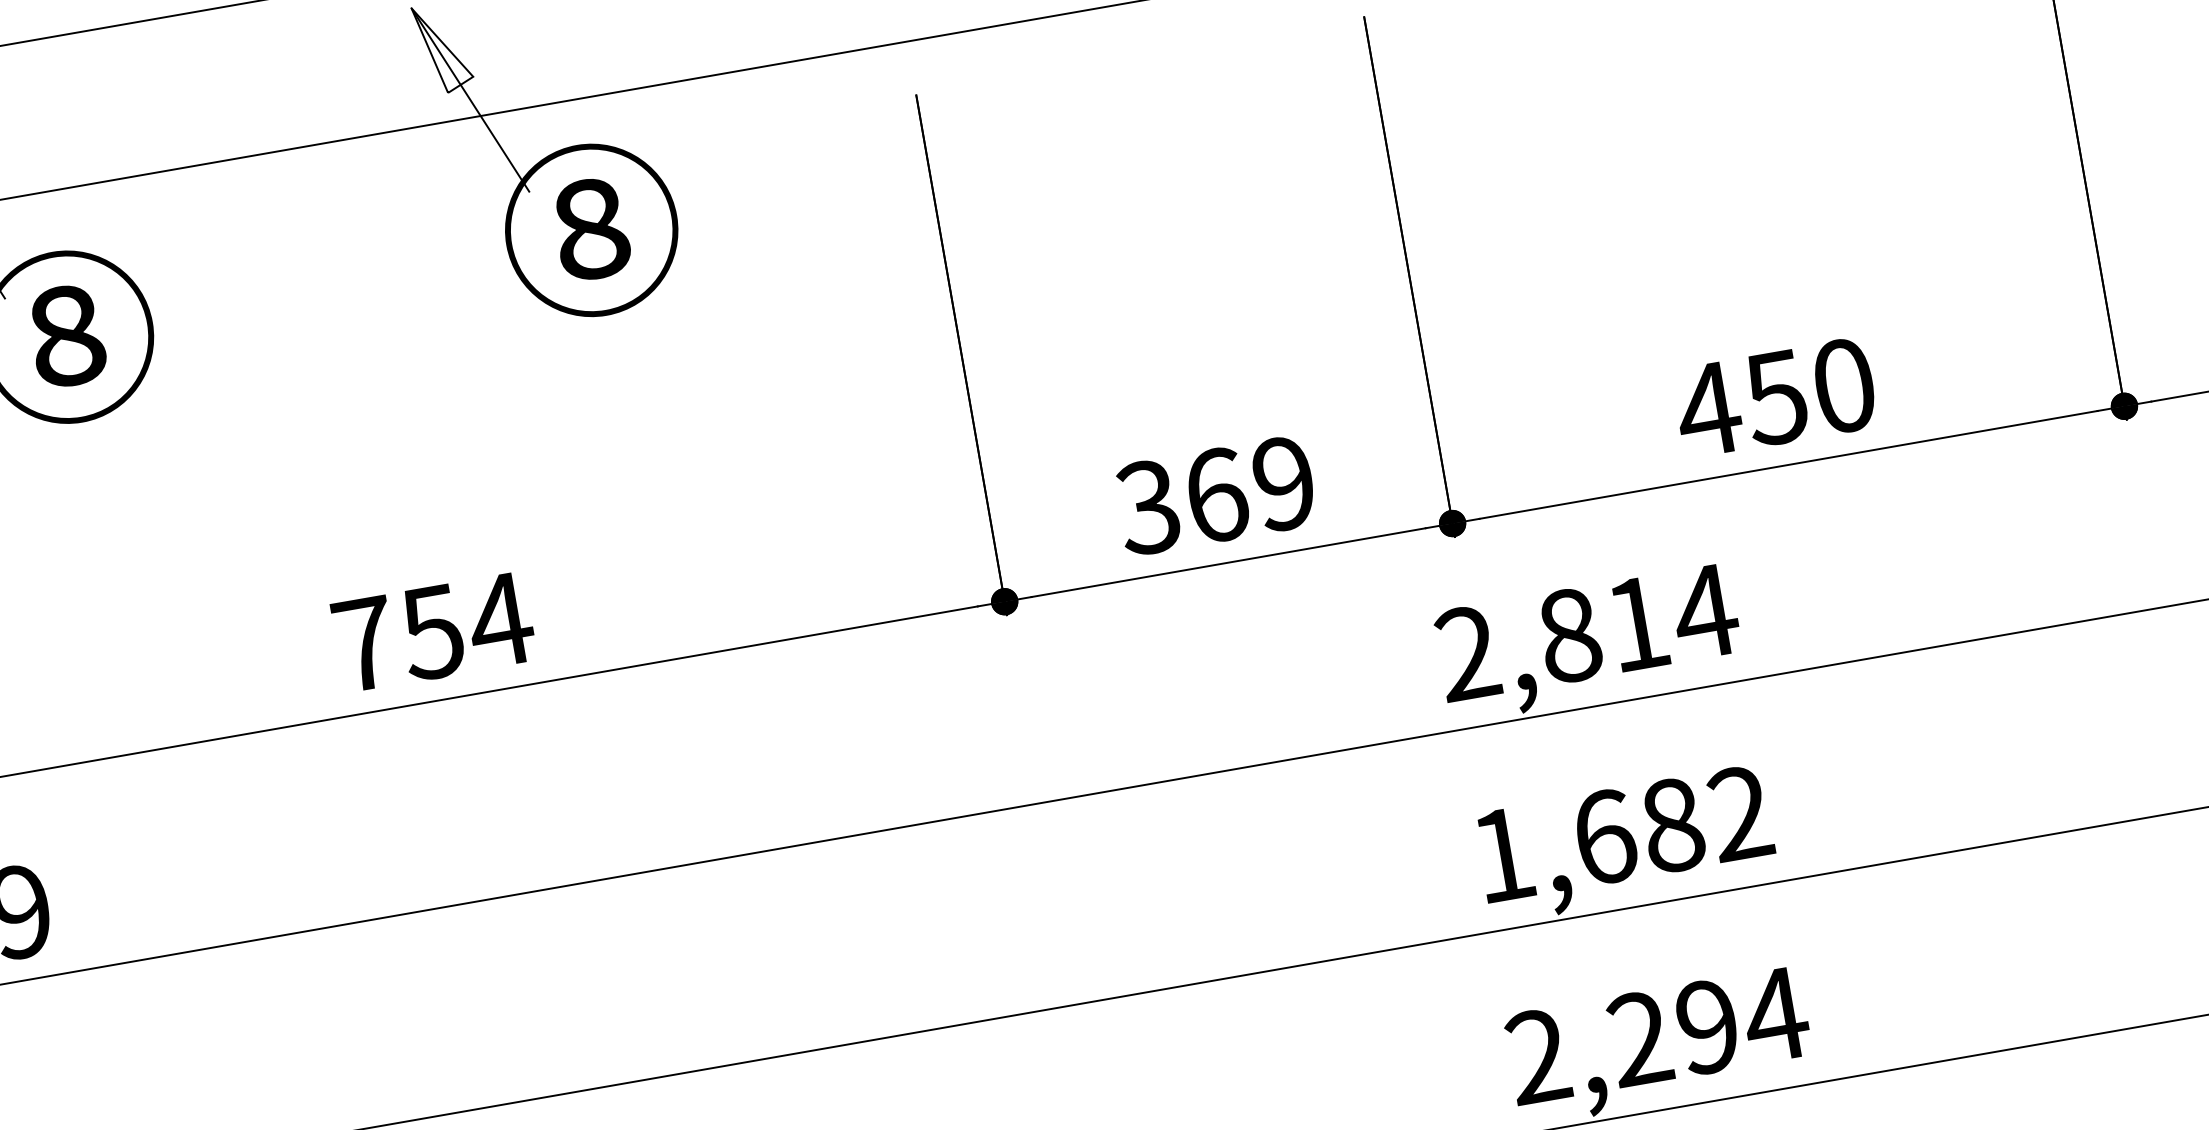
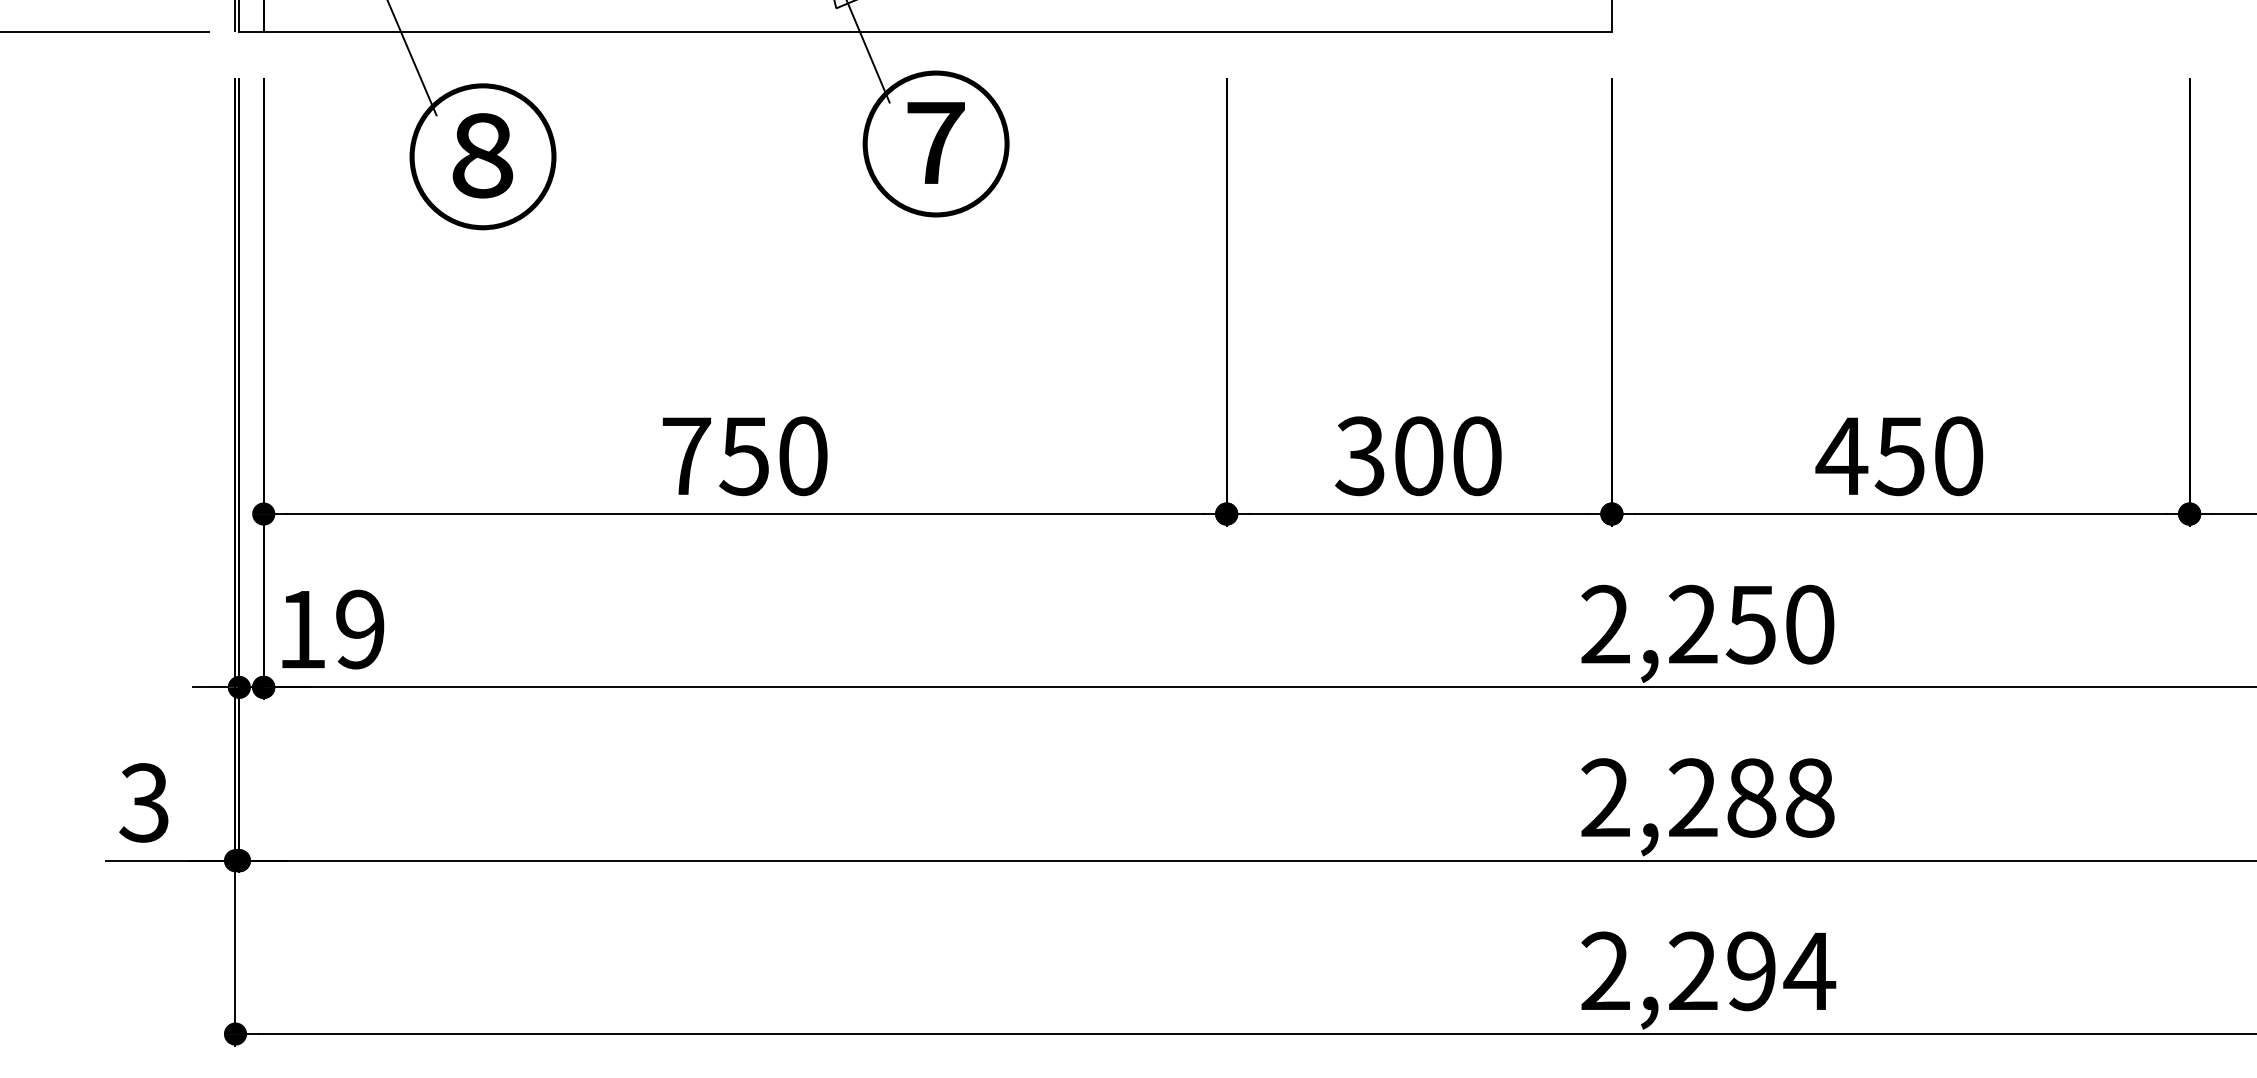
text: (590, 228) -> (935, 142), ⑧ -> ⑦
text: (1250, 489) -> (1448, 456), 369 -> 300
text: (499, 620) -> (802, 456), 754 -> 750
text: (1638, 623) -> (1752, 624), 2,814 -> 2,250
text: (1621, 833) -> (1707, 797), 1,682 -> 2,288

